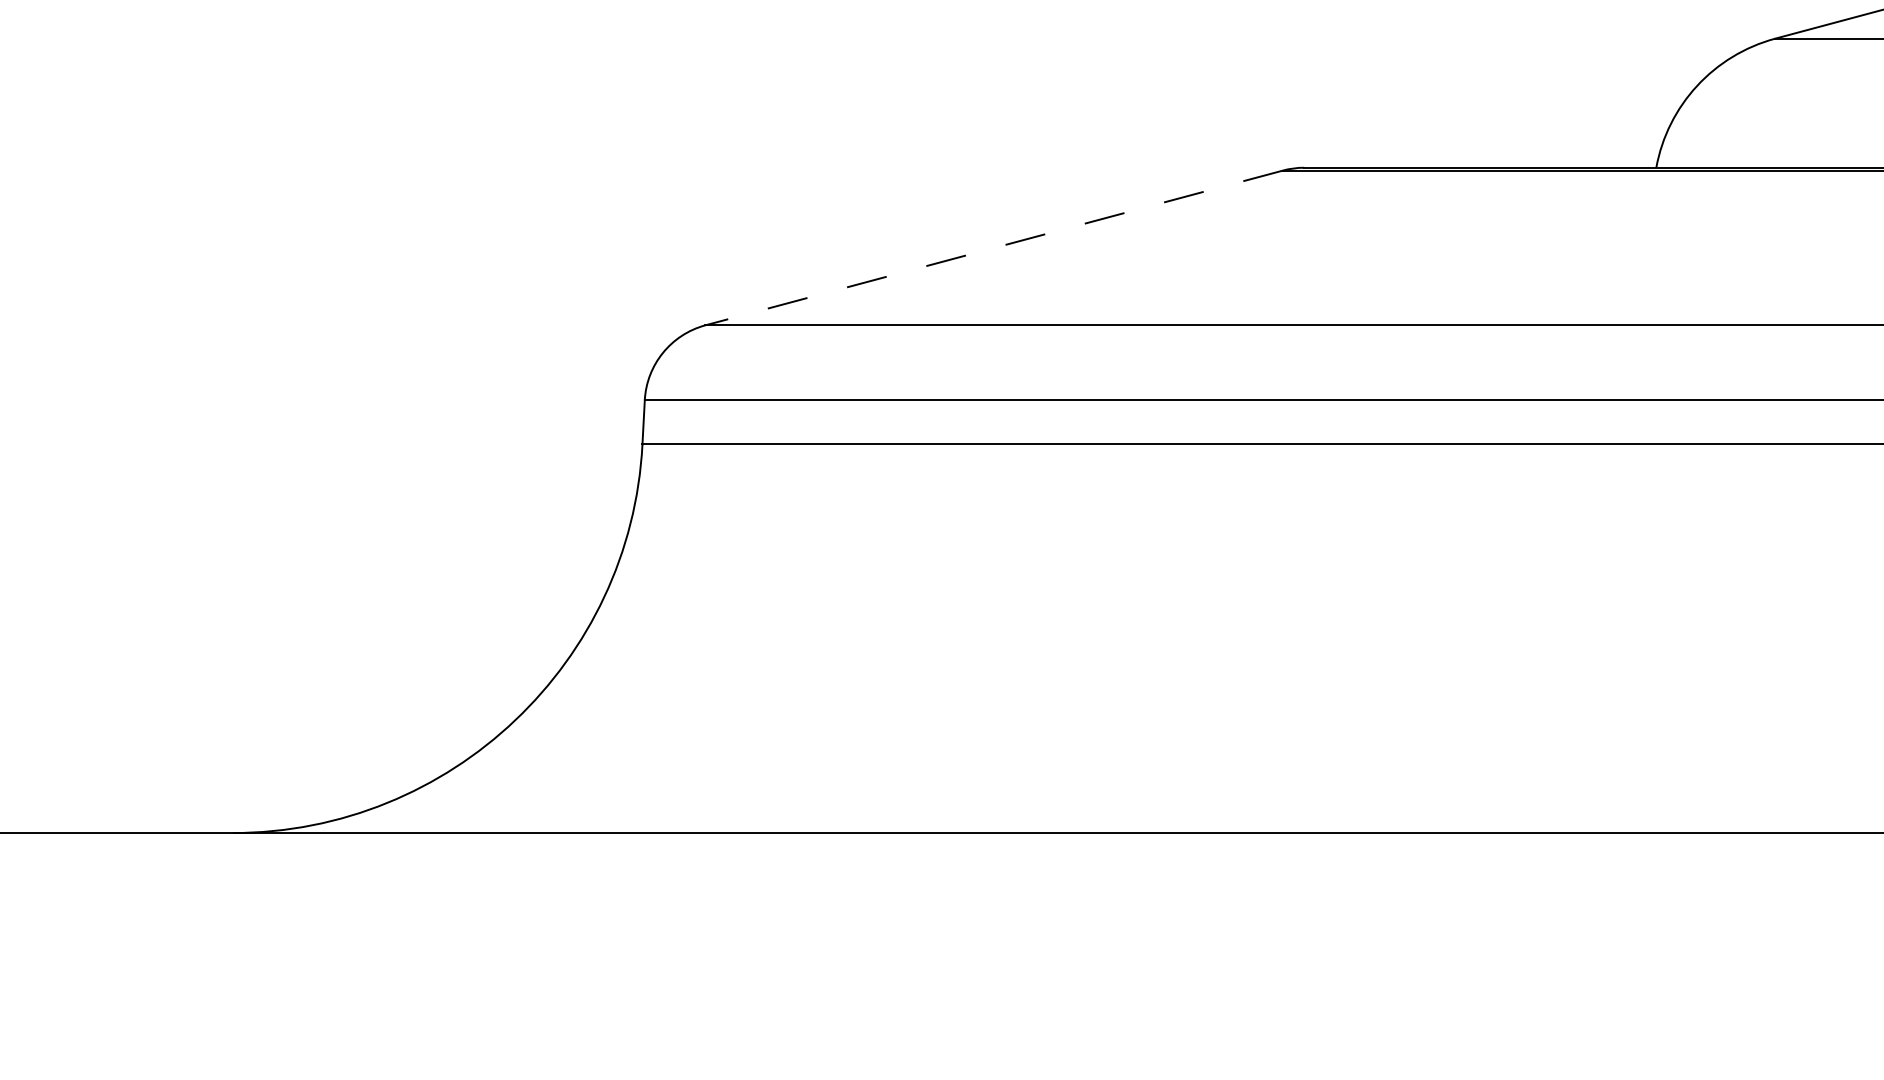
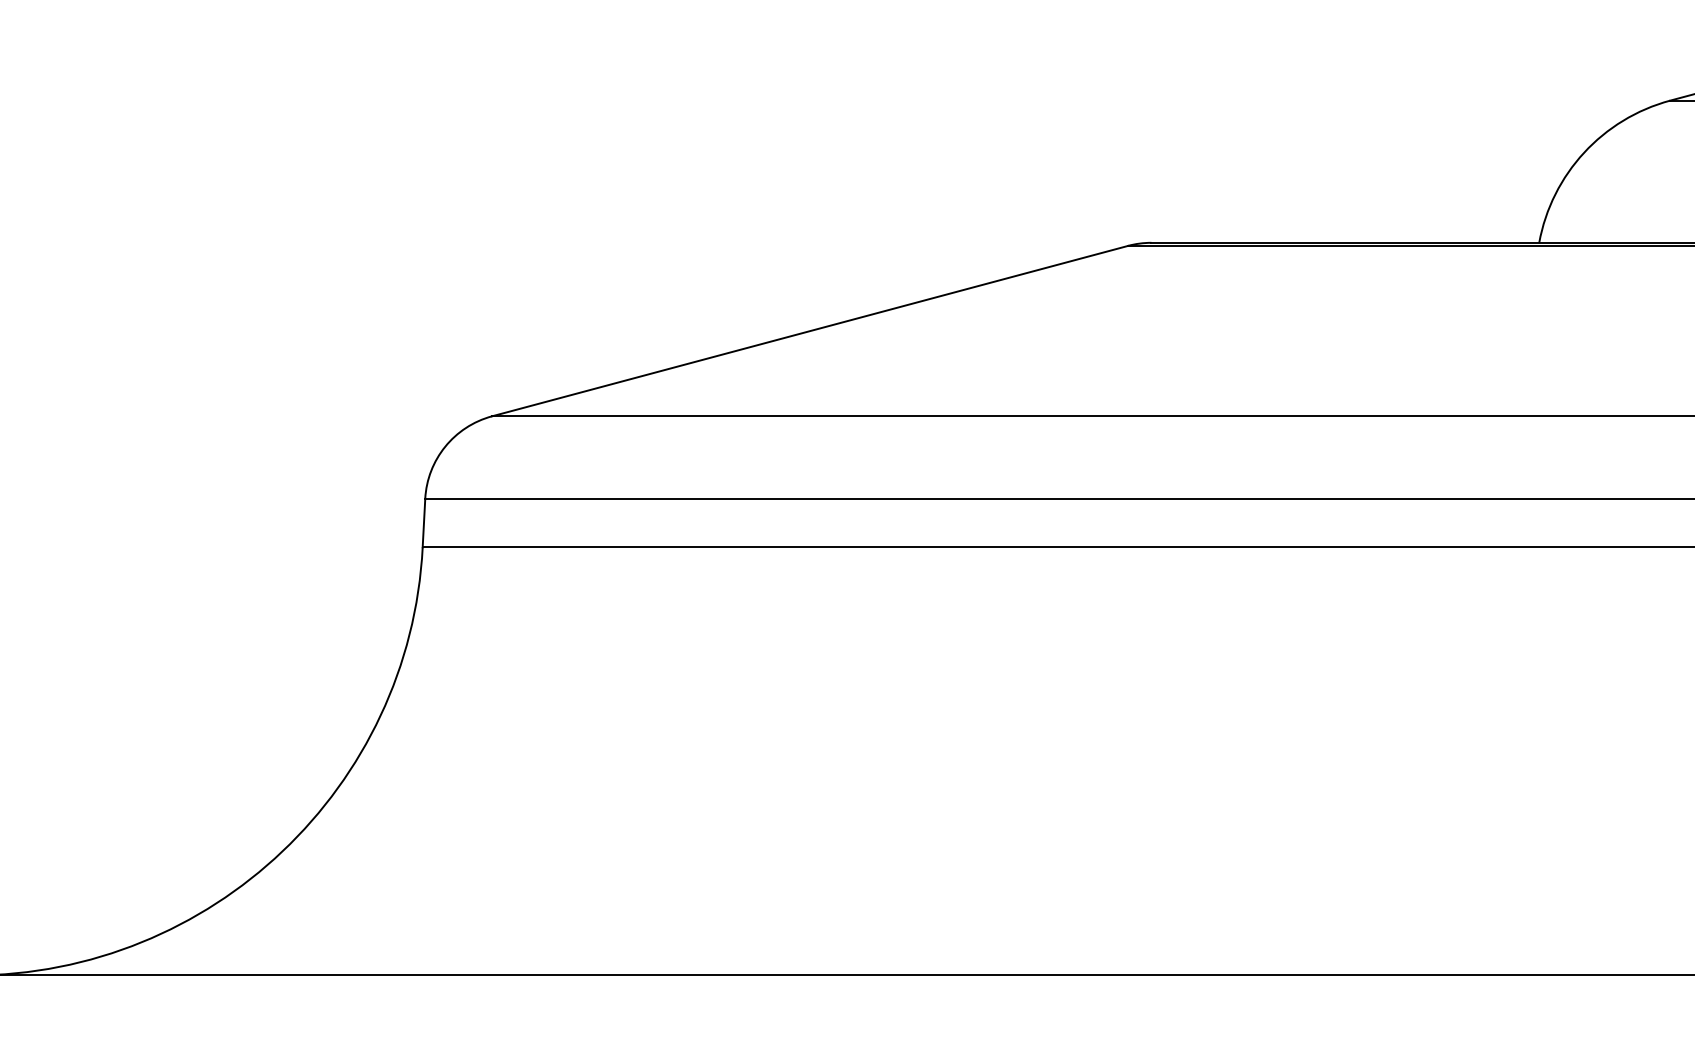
line: (994, 247) -> (810, 330), dashed -> solid

